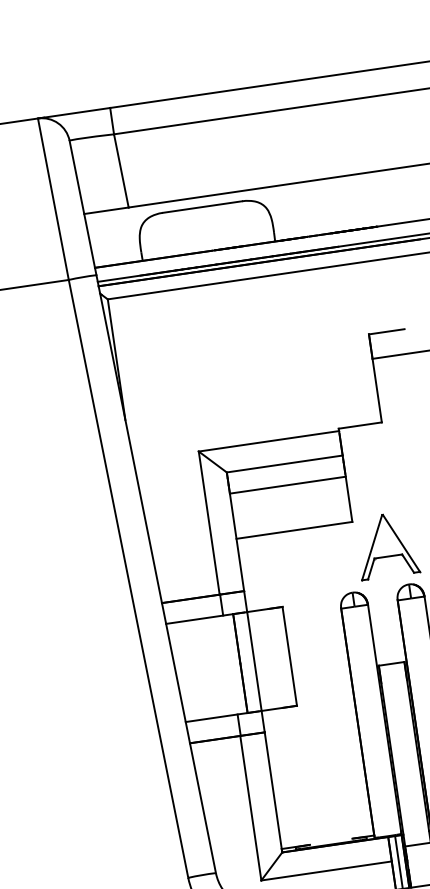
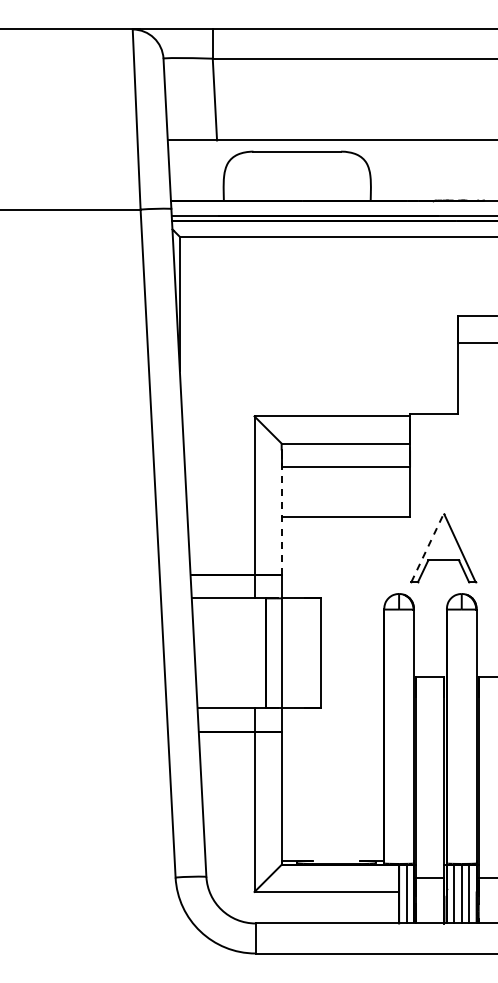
line: (235, 531) -> (281, 509), solid -> dashed
line: (372, 547) -> (427, 547), solid -> dashed

